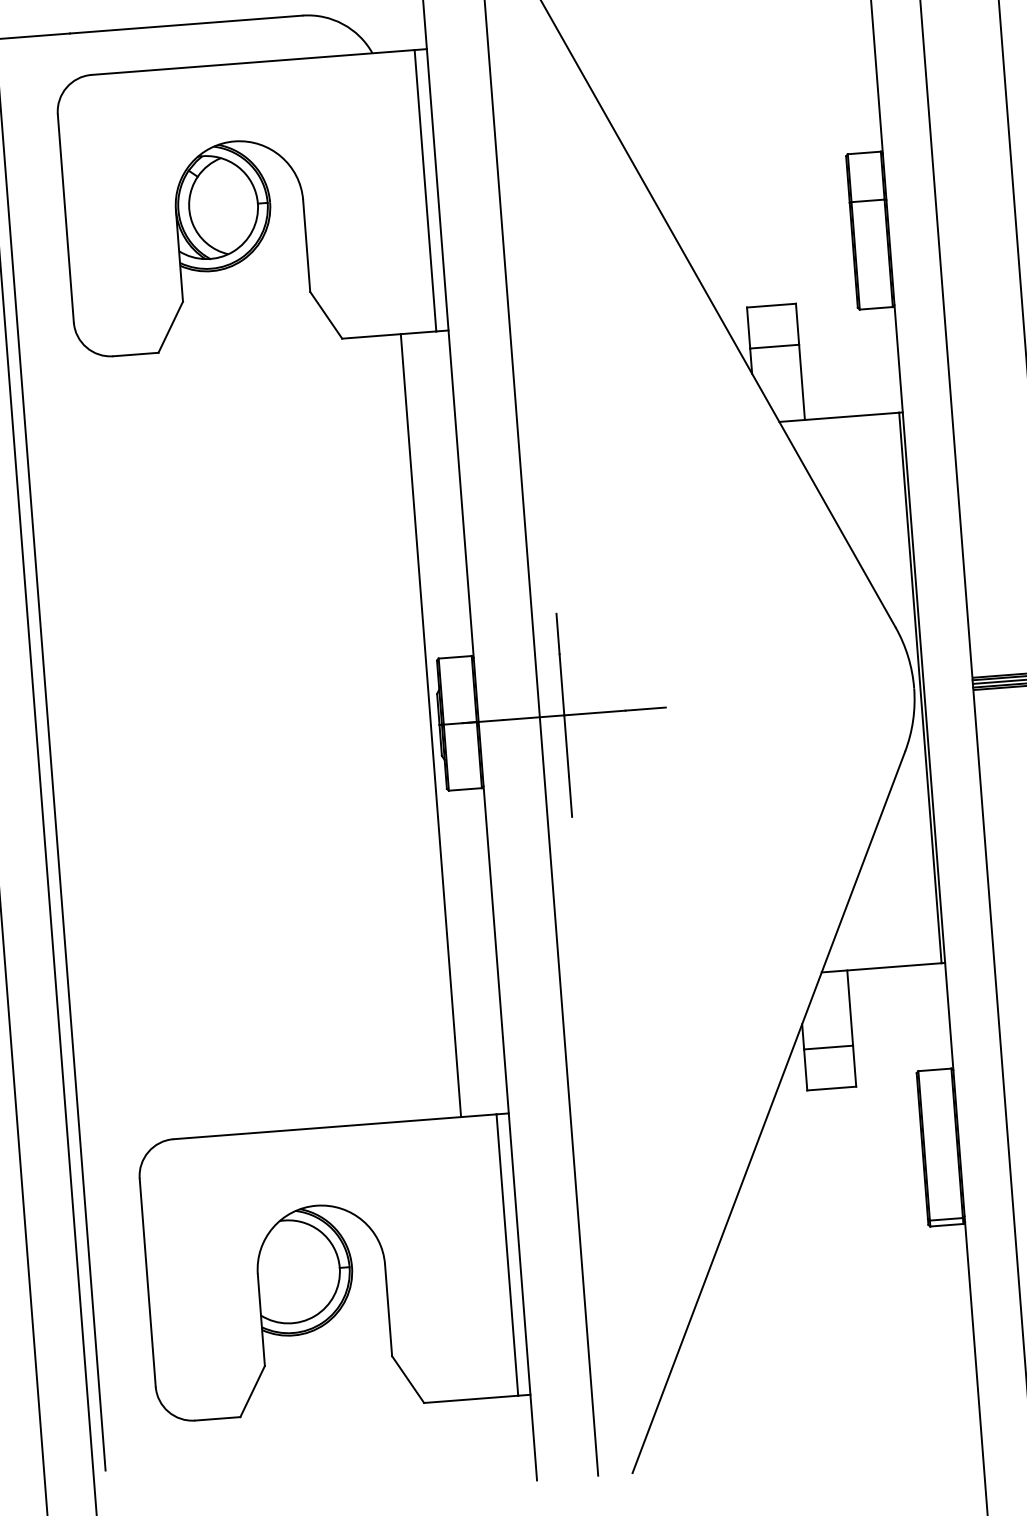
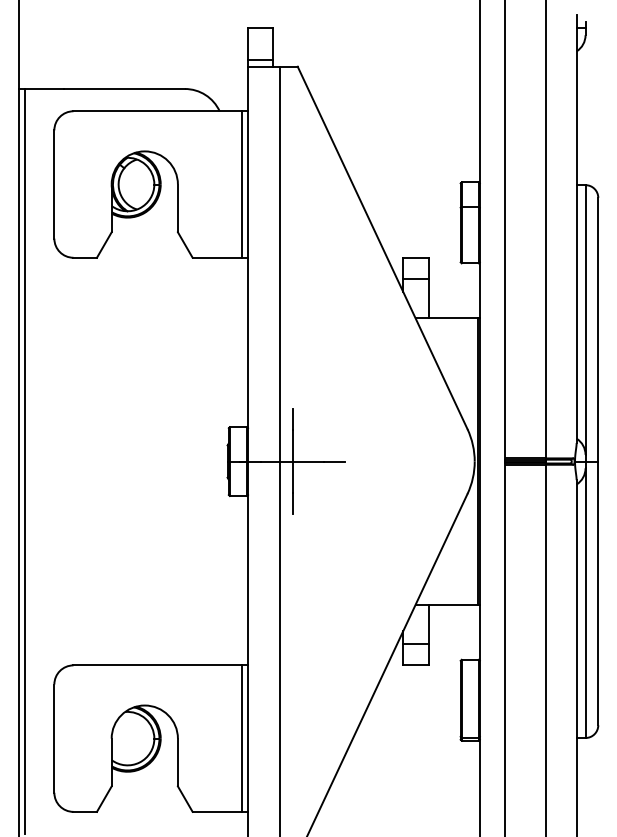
line: (431, 725) -> (223, 461), removed

